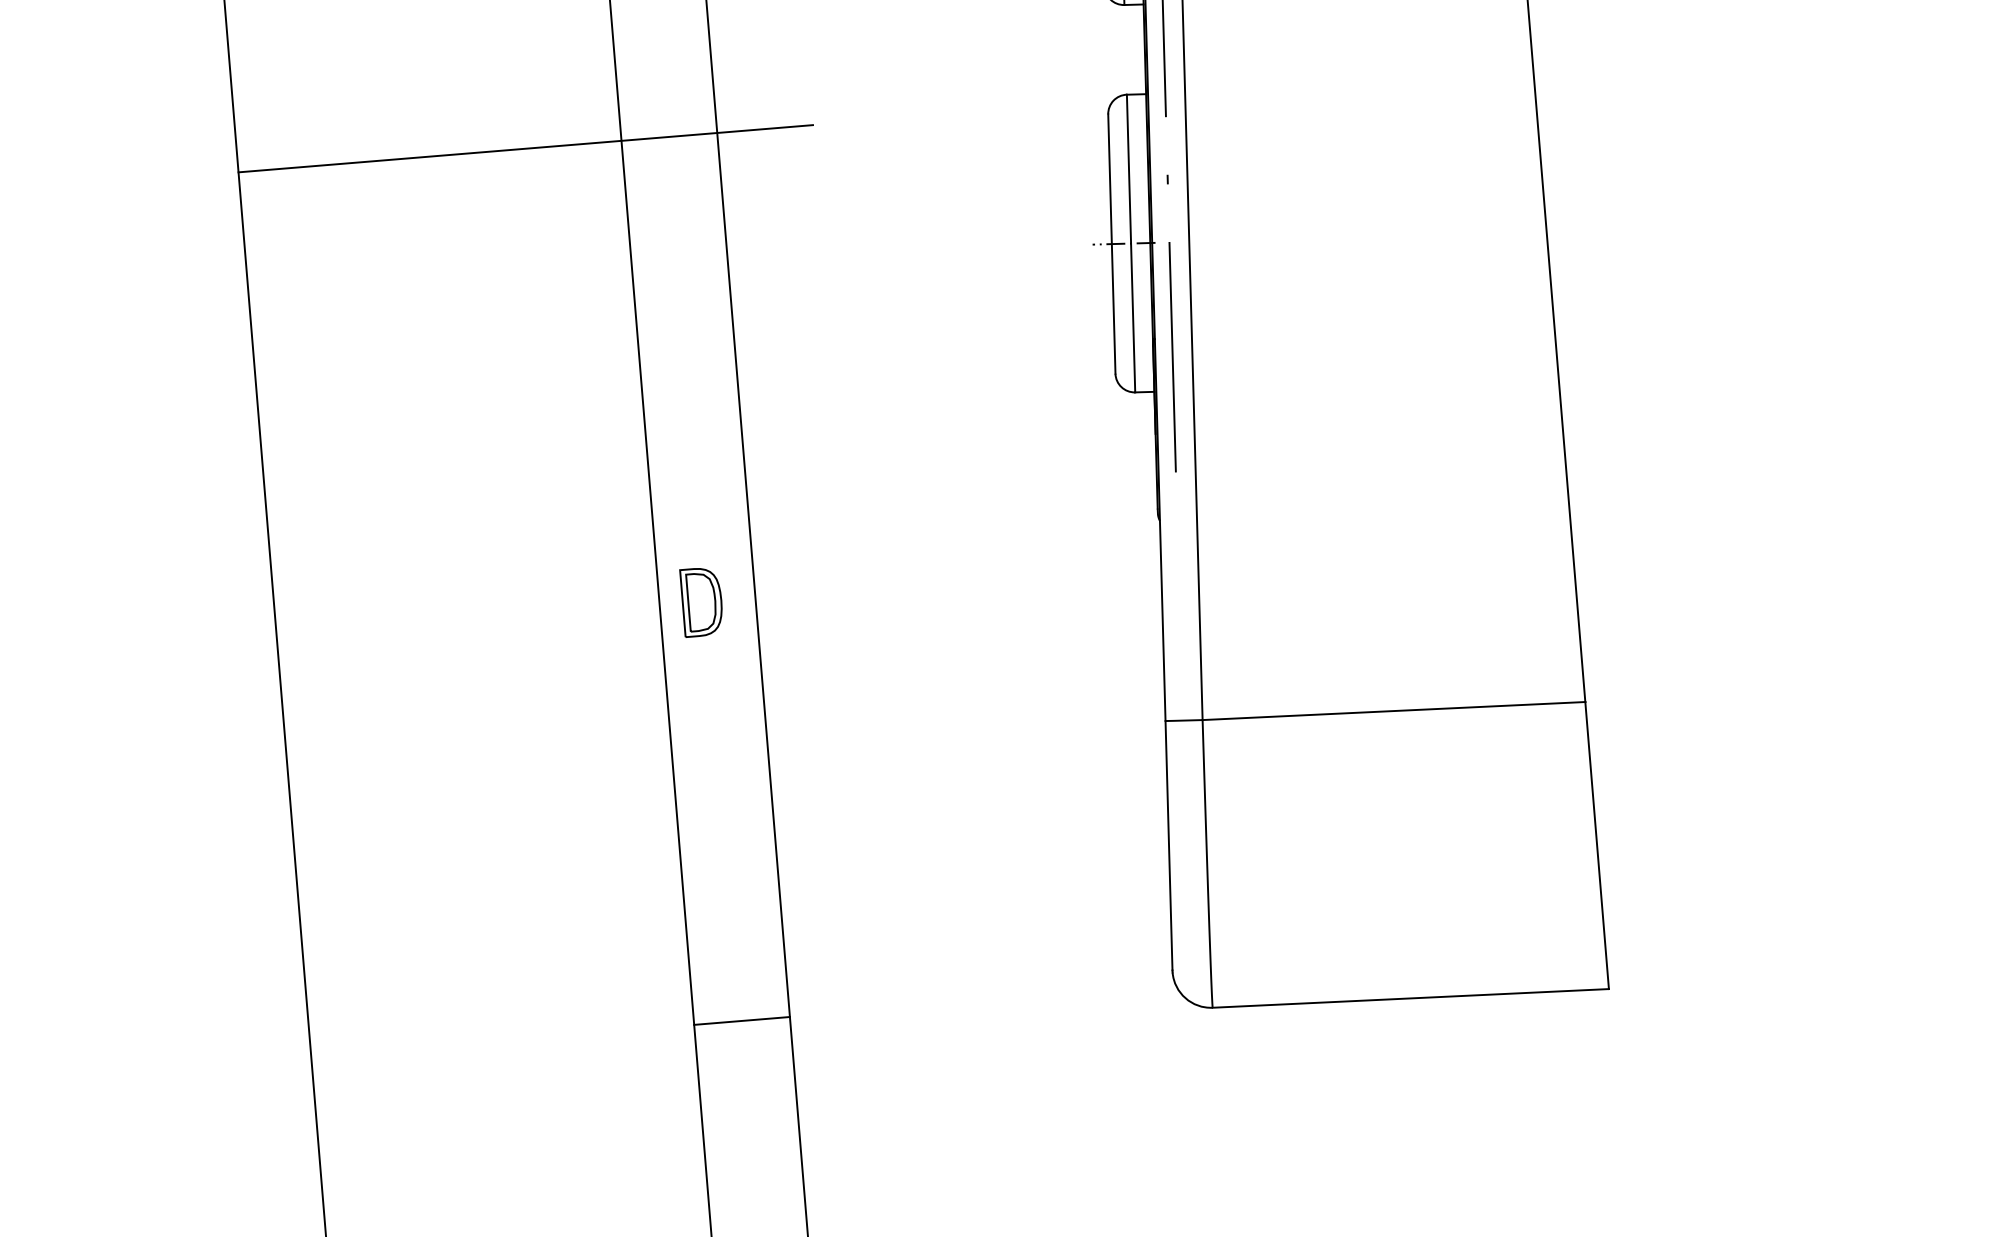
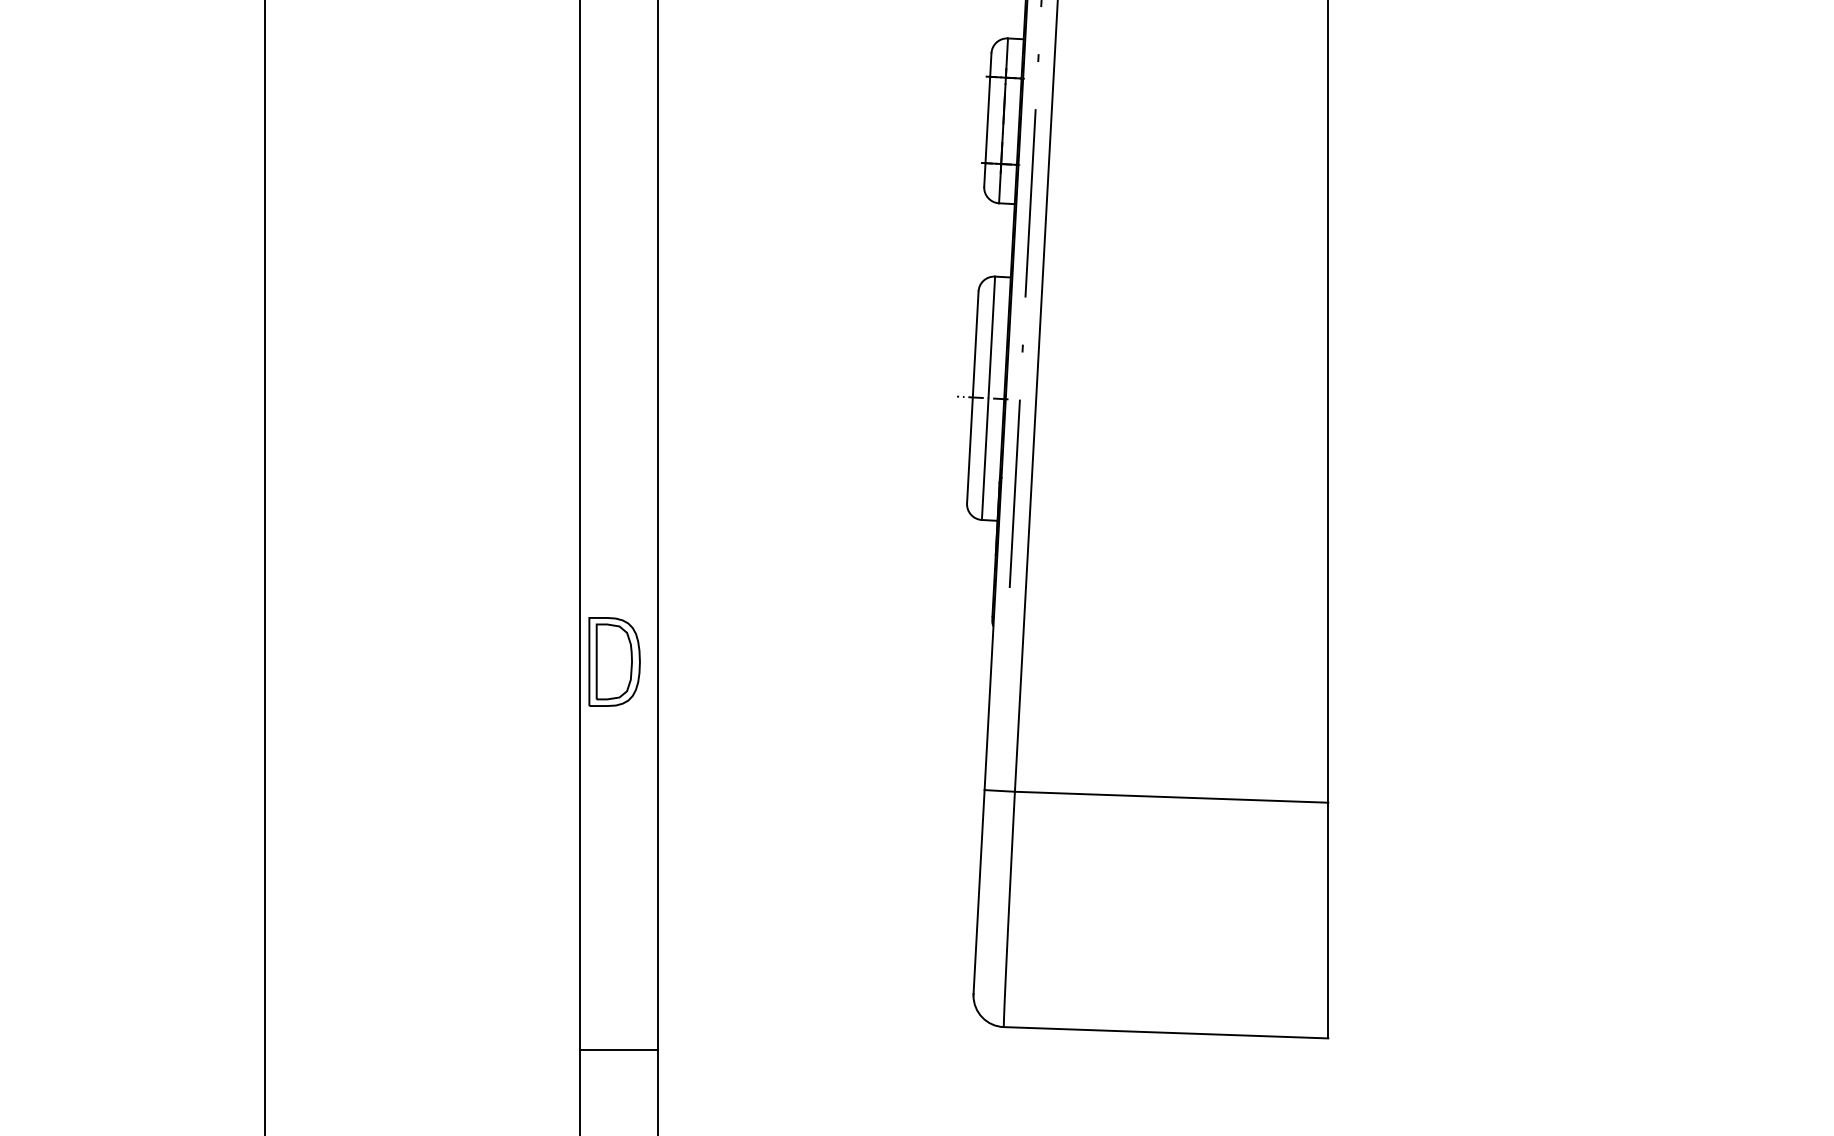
line: (526, 148) -> (501, 280), removed
part: (701, 601) -> (614, 661), size x1.6
line: (741, 1021) -> (618, 1050), moved

